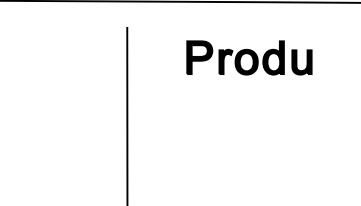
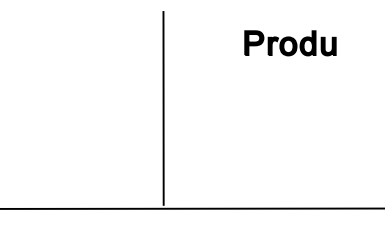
part: (249, 58) -> (290, 43), size x0.7

